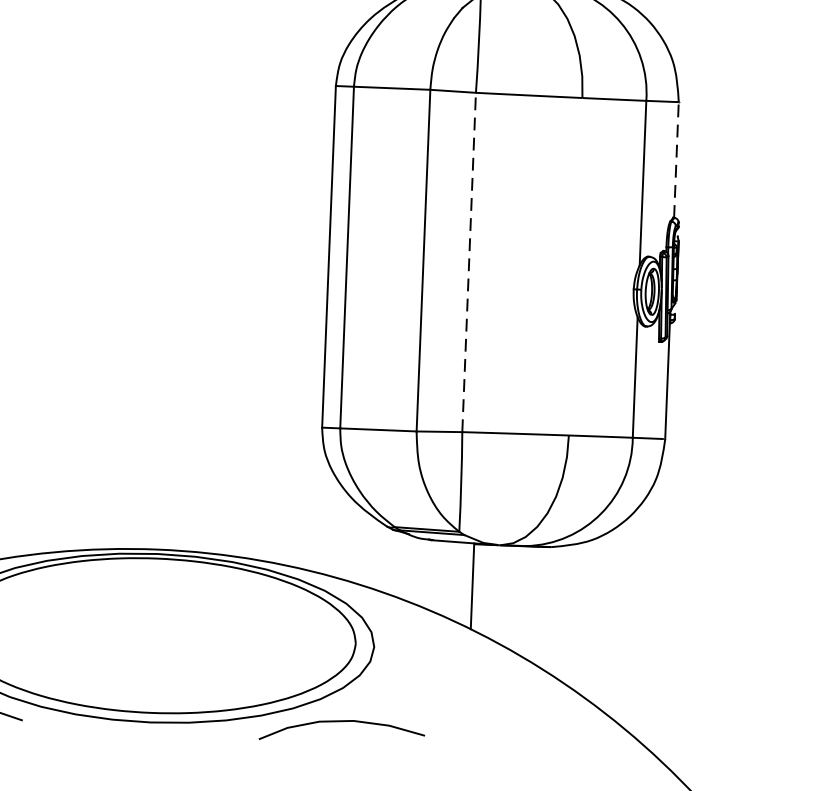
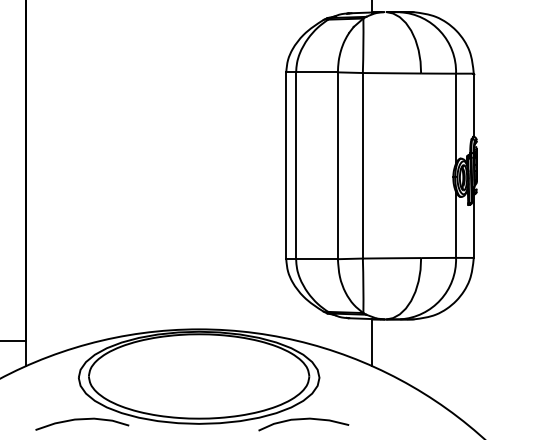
line: (675, 160) -> (473, 105), dashed -> solid
line: (468, 261) -> (362, 165), dashed -> solid

